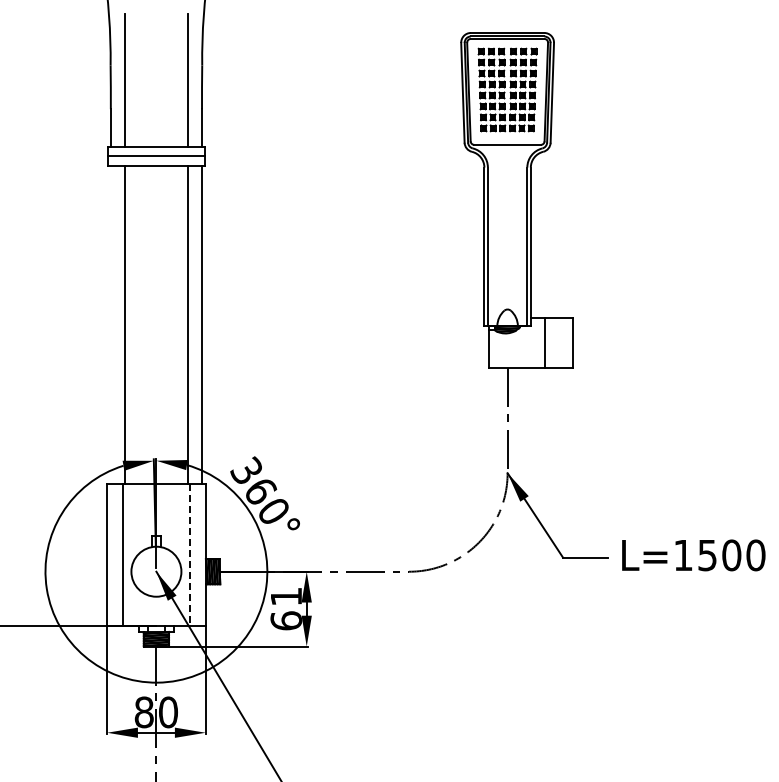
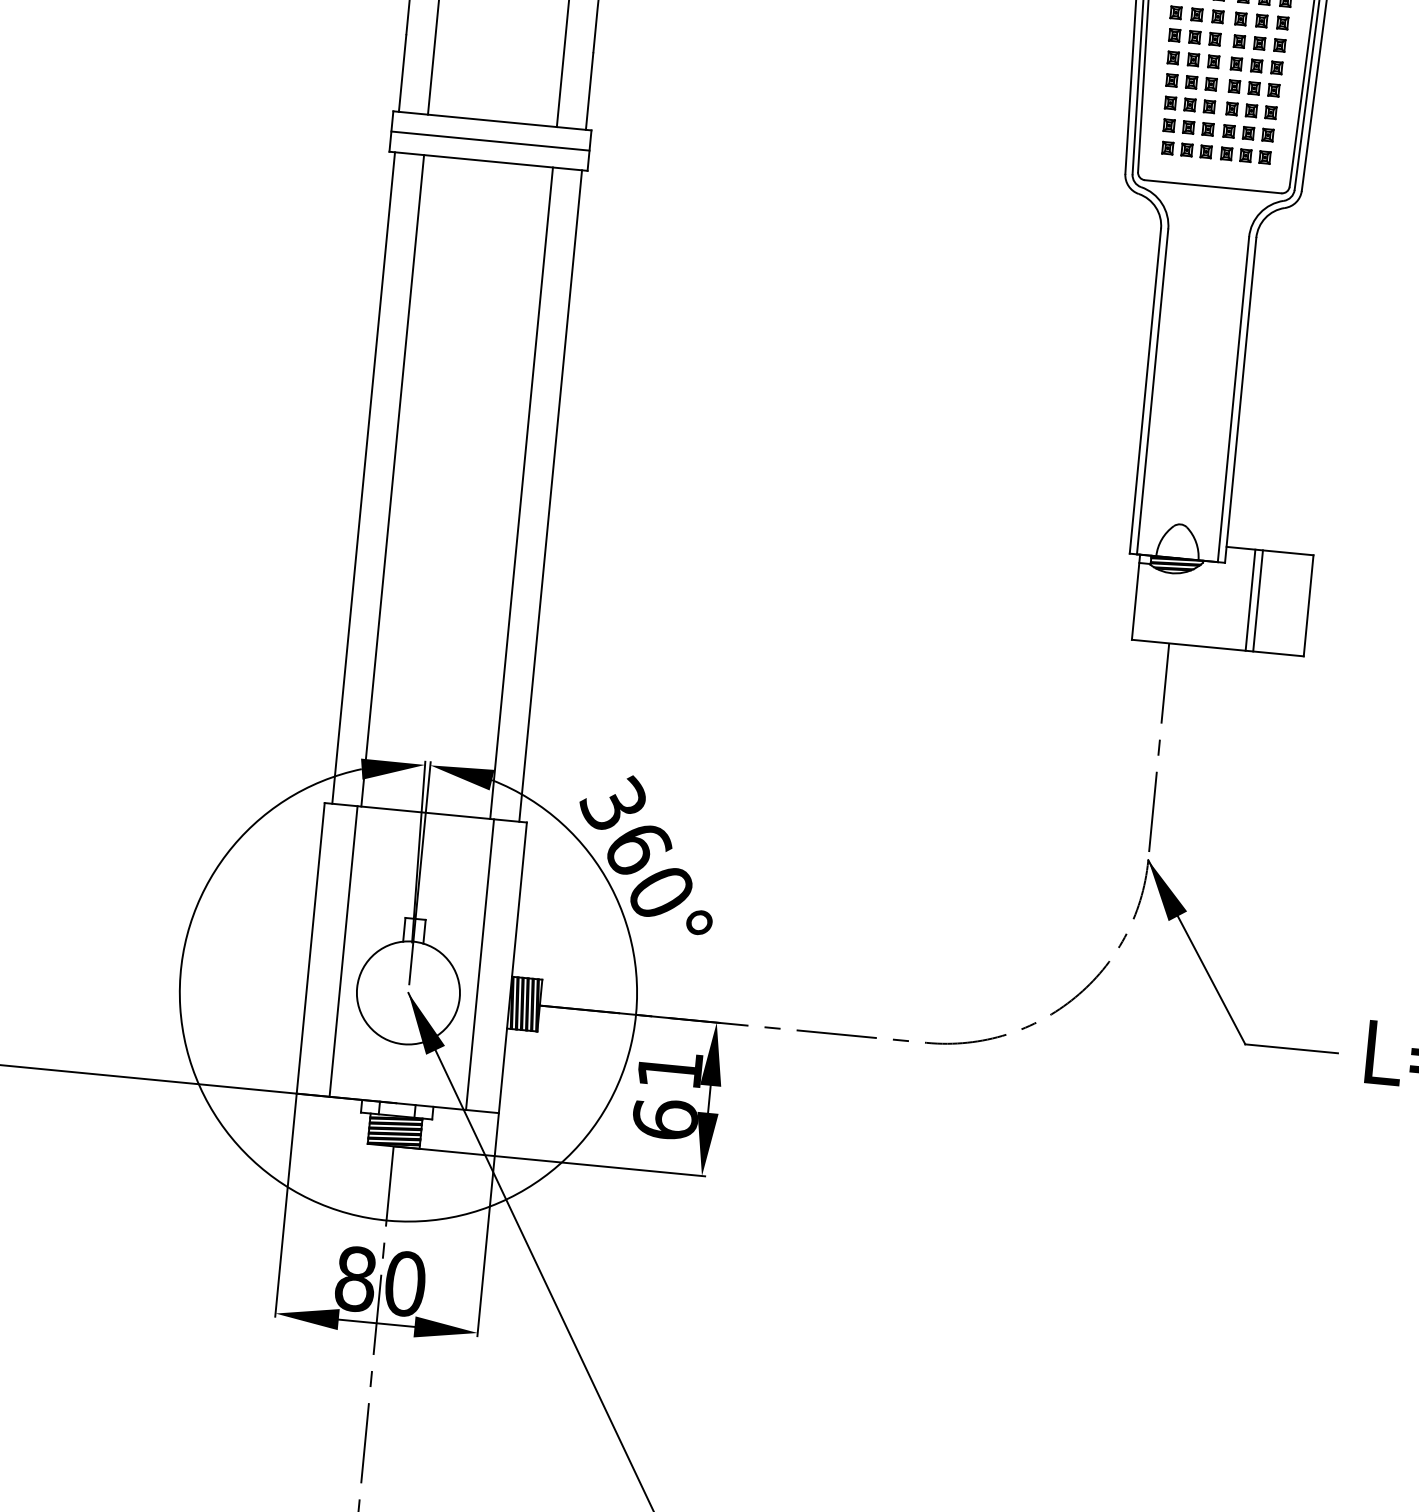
line: (110, 324) -> (363, 476), added
line: (548, 342) -> (1257, 600), added
line: (189, 554) -> (479, 964), dashed -> solid

